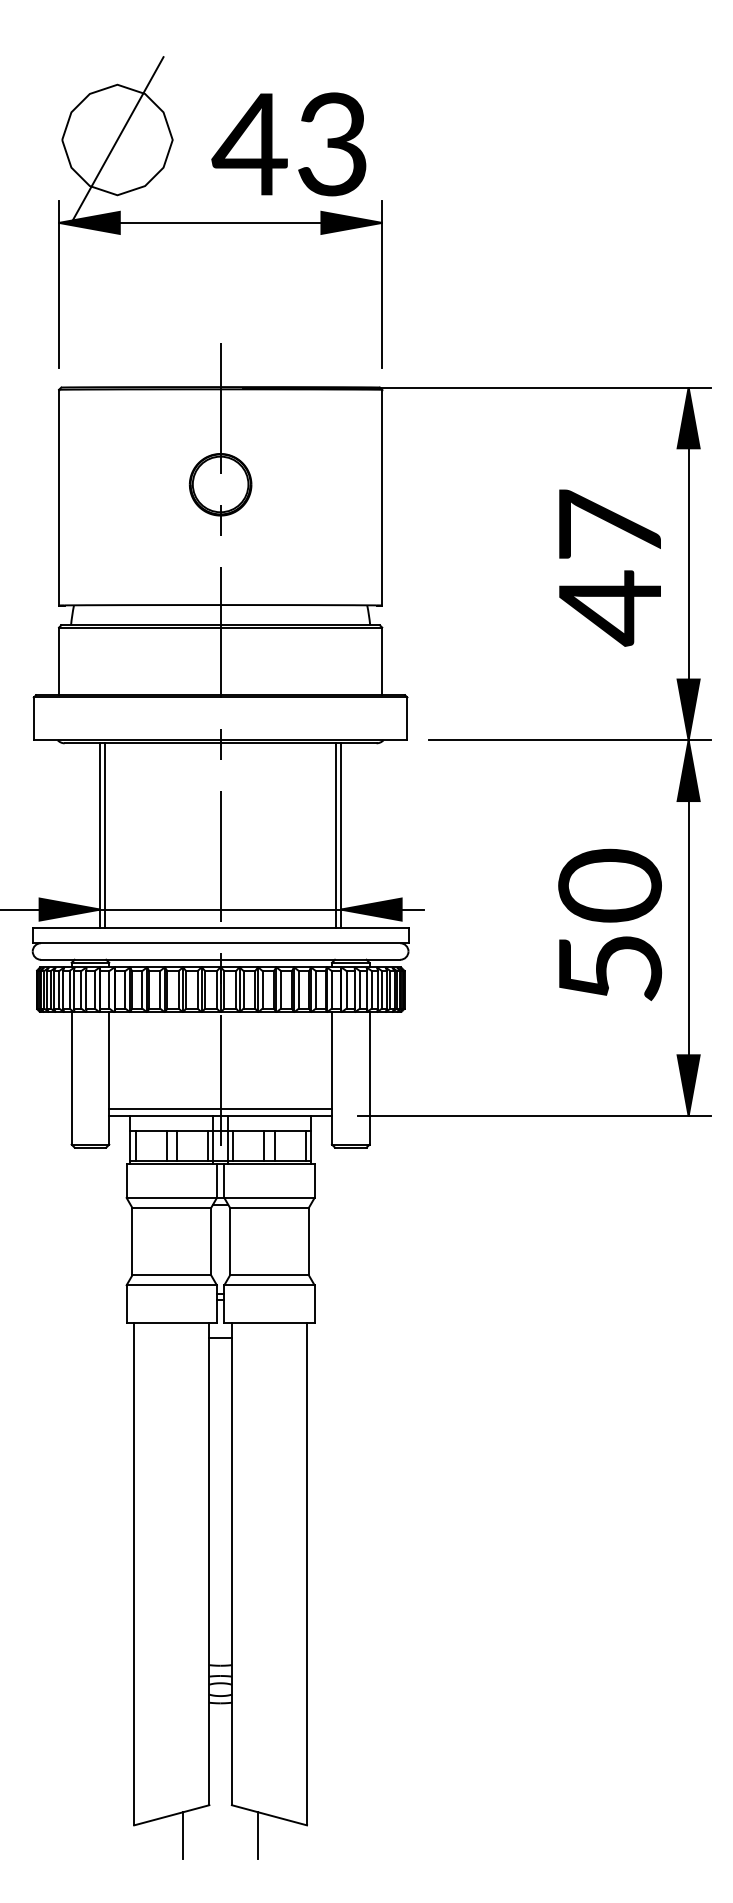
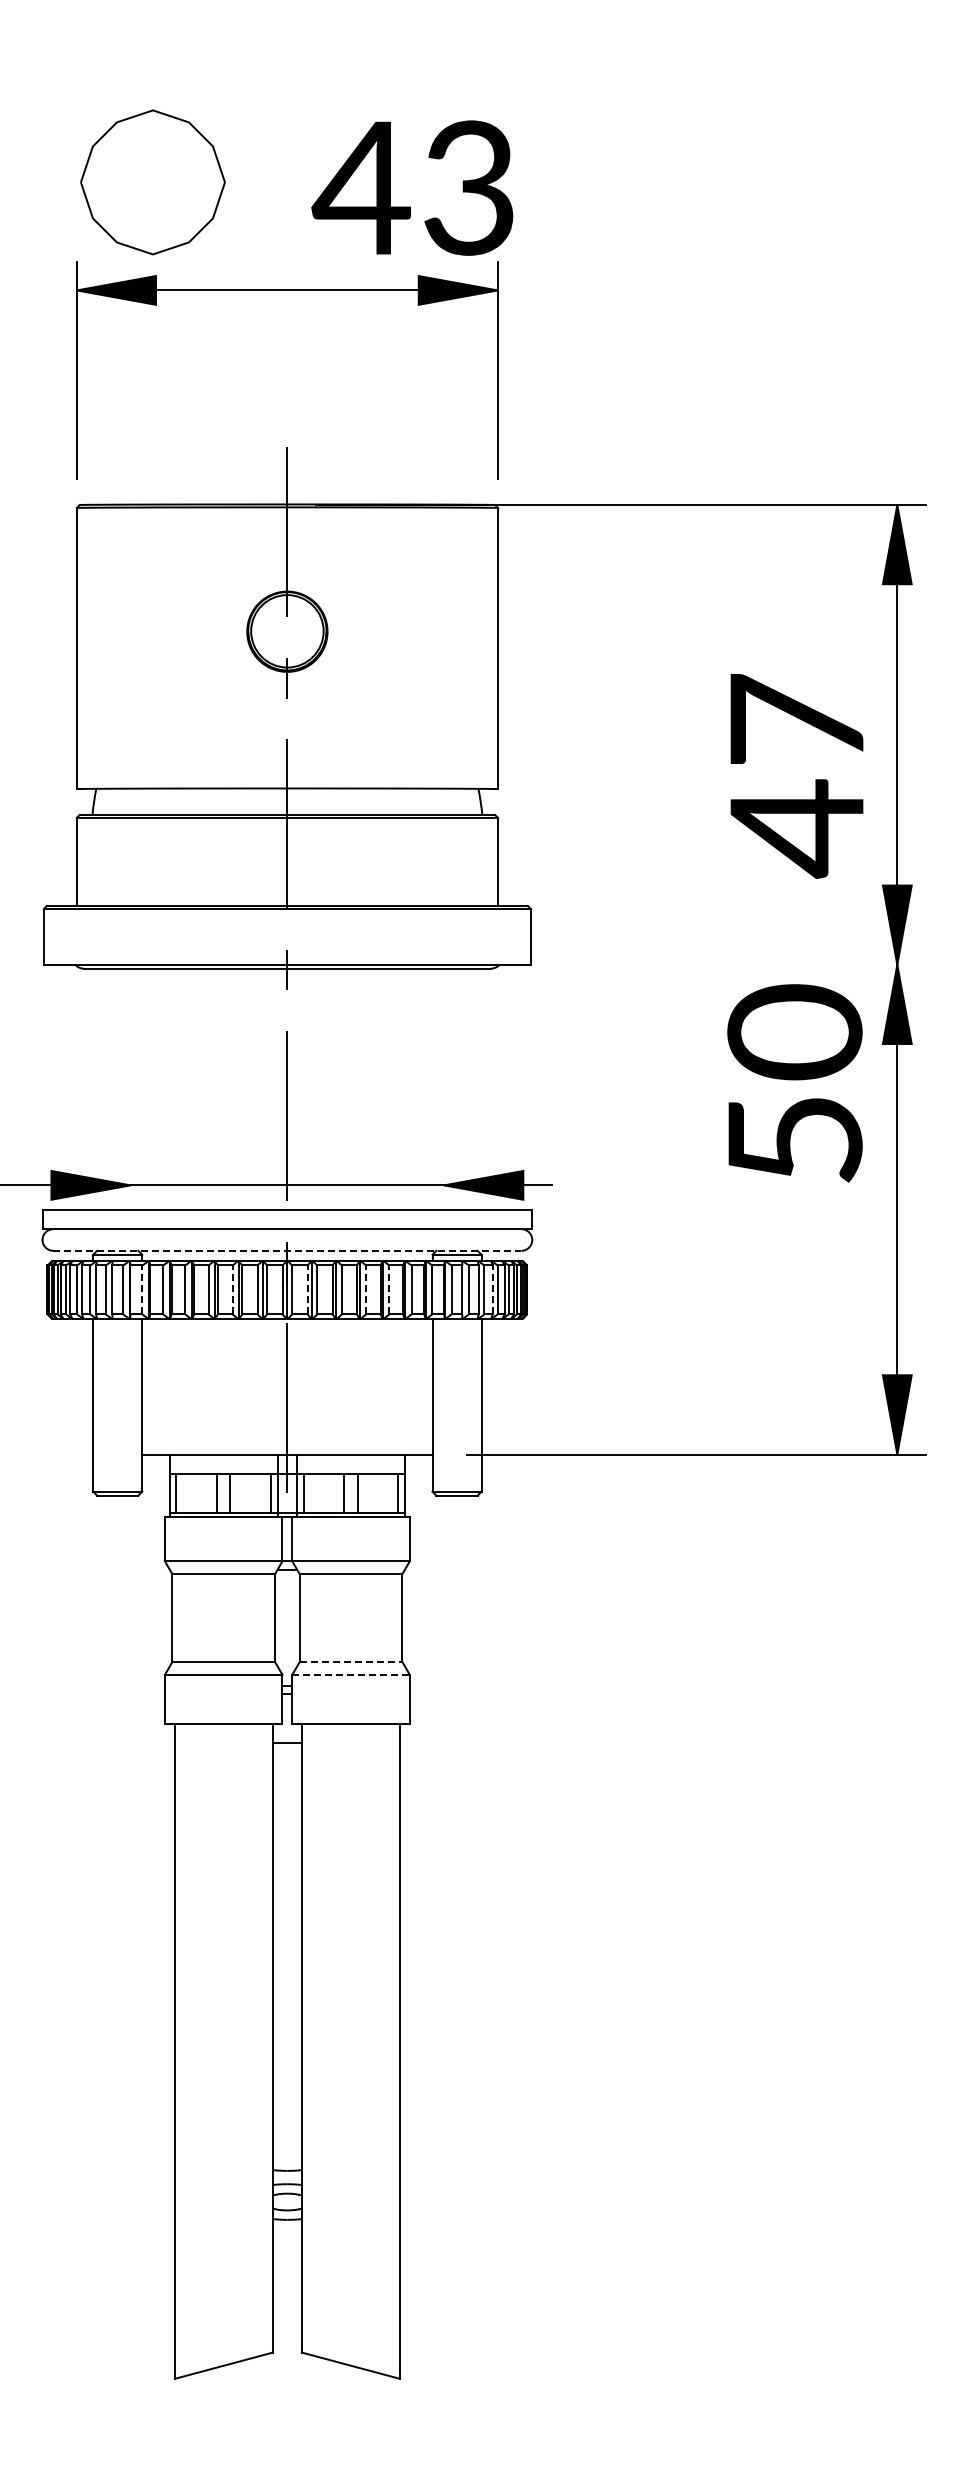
line: (117, 140) -> (152, 182), removed
text: (289, 143) -> (412, 187), moved
text: (609, 568) -> (796, 776), moved
line: (569, 740) -> (742, 964), removed
line: (100, 835) -> (130, 1088), removed
line: (105, 835) -> (137, 1088), removed
line: (335, 835) -> (437, 1088), removed
line: (341, 835) -> (444, 1088), removed
text: (609, 925) -> (794, 1083), moved
line: (220, 959) -> (287, 1250), solid -> dashed
line: (109, 989) -> (142, 1289), solid -> dashed
line: (178, 989) -> (232, 1289), solid -> dashed
line: (236, 989) -> (307, 1289), solid -> dashed
line: (281, 989) -> (366, 1289), solid -> dashed
line: (298, 989) -> (389, 1289), solid -> dashed
line: (378, 989) -> (492, 1289), solid -> dashed
line: (220, 1108) -> (287, 1444), removed
line: (269, 1275) -> (351, 1662), solid -> dashed
line: (269, 1284) -> (351, 1674), solid -> dashed
line: (183, 1835) -> (238, 2391), removed
line: (258, 1835) -> (336, 2391), removed

